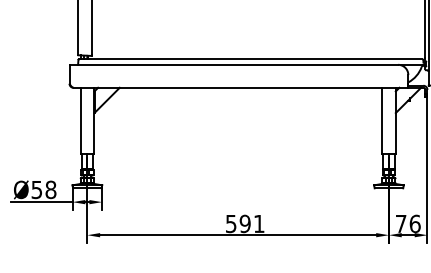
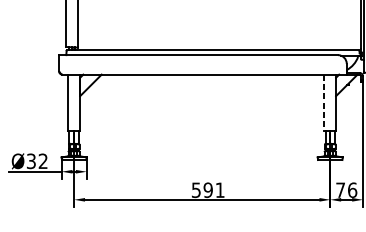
line: (382, 121) -> (324, 103), solid -> dashed
text: (44, 189) -> (37, 161), Ø58 -> Ø32

